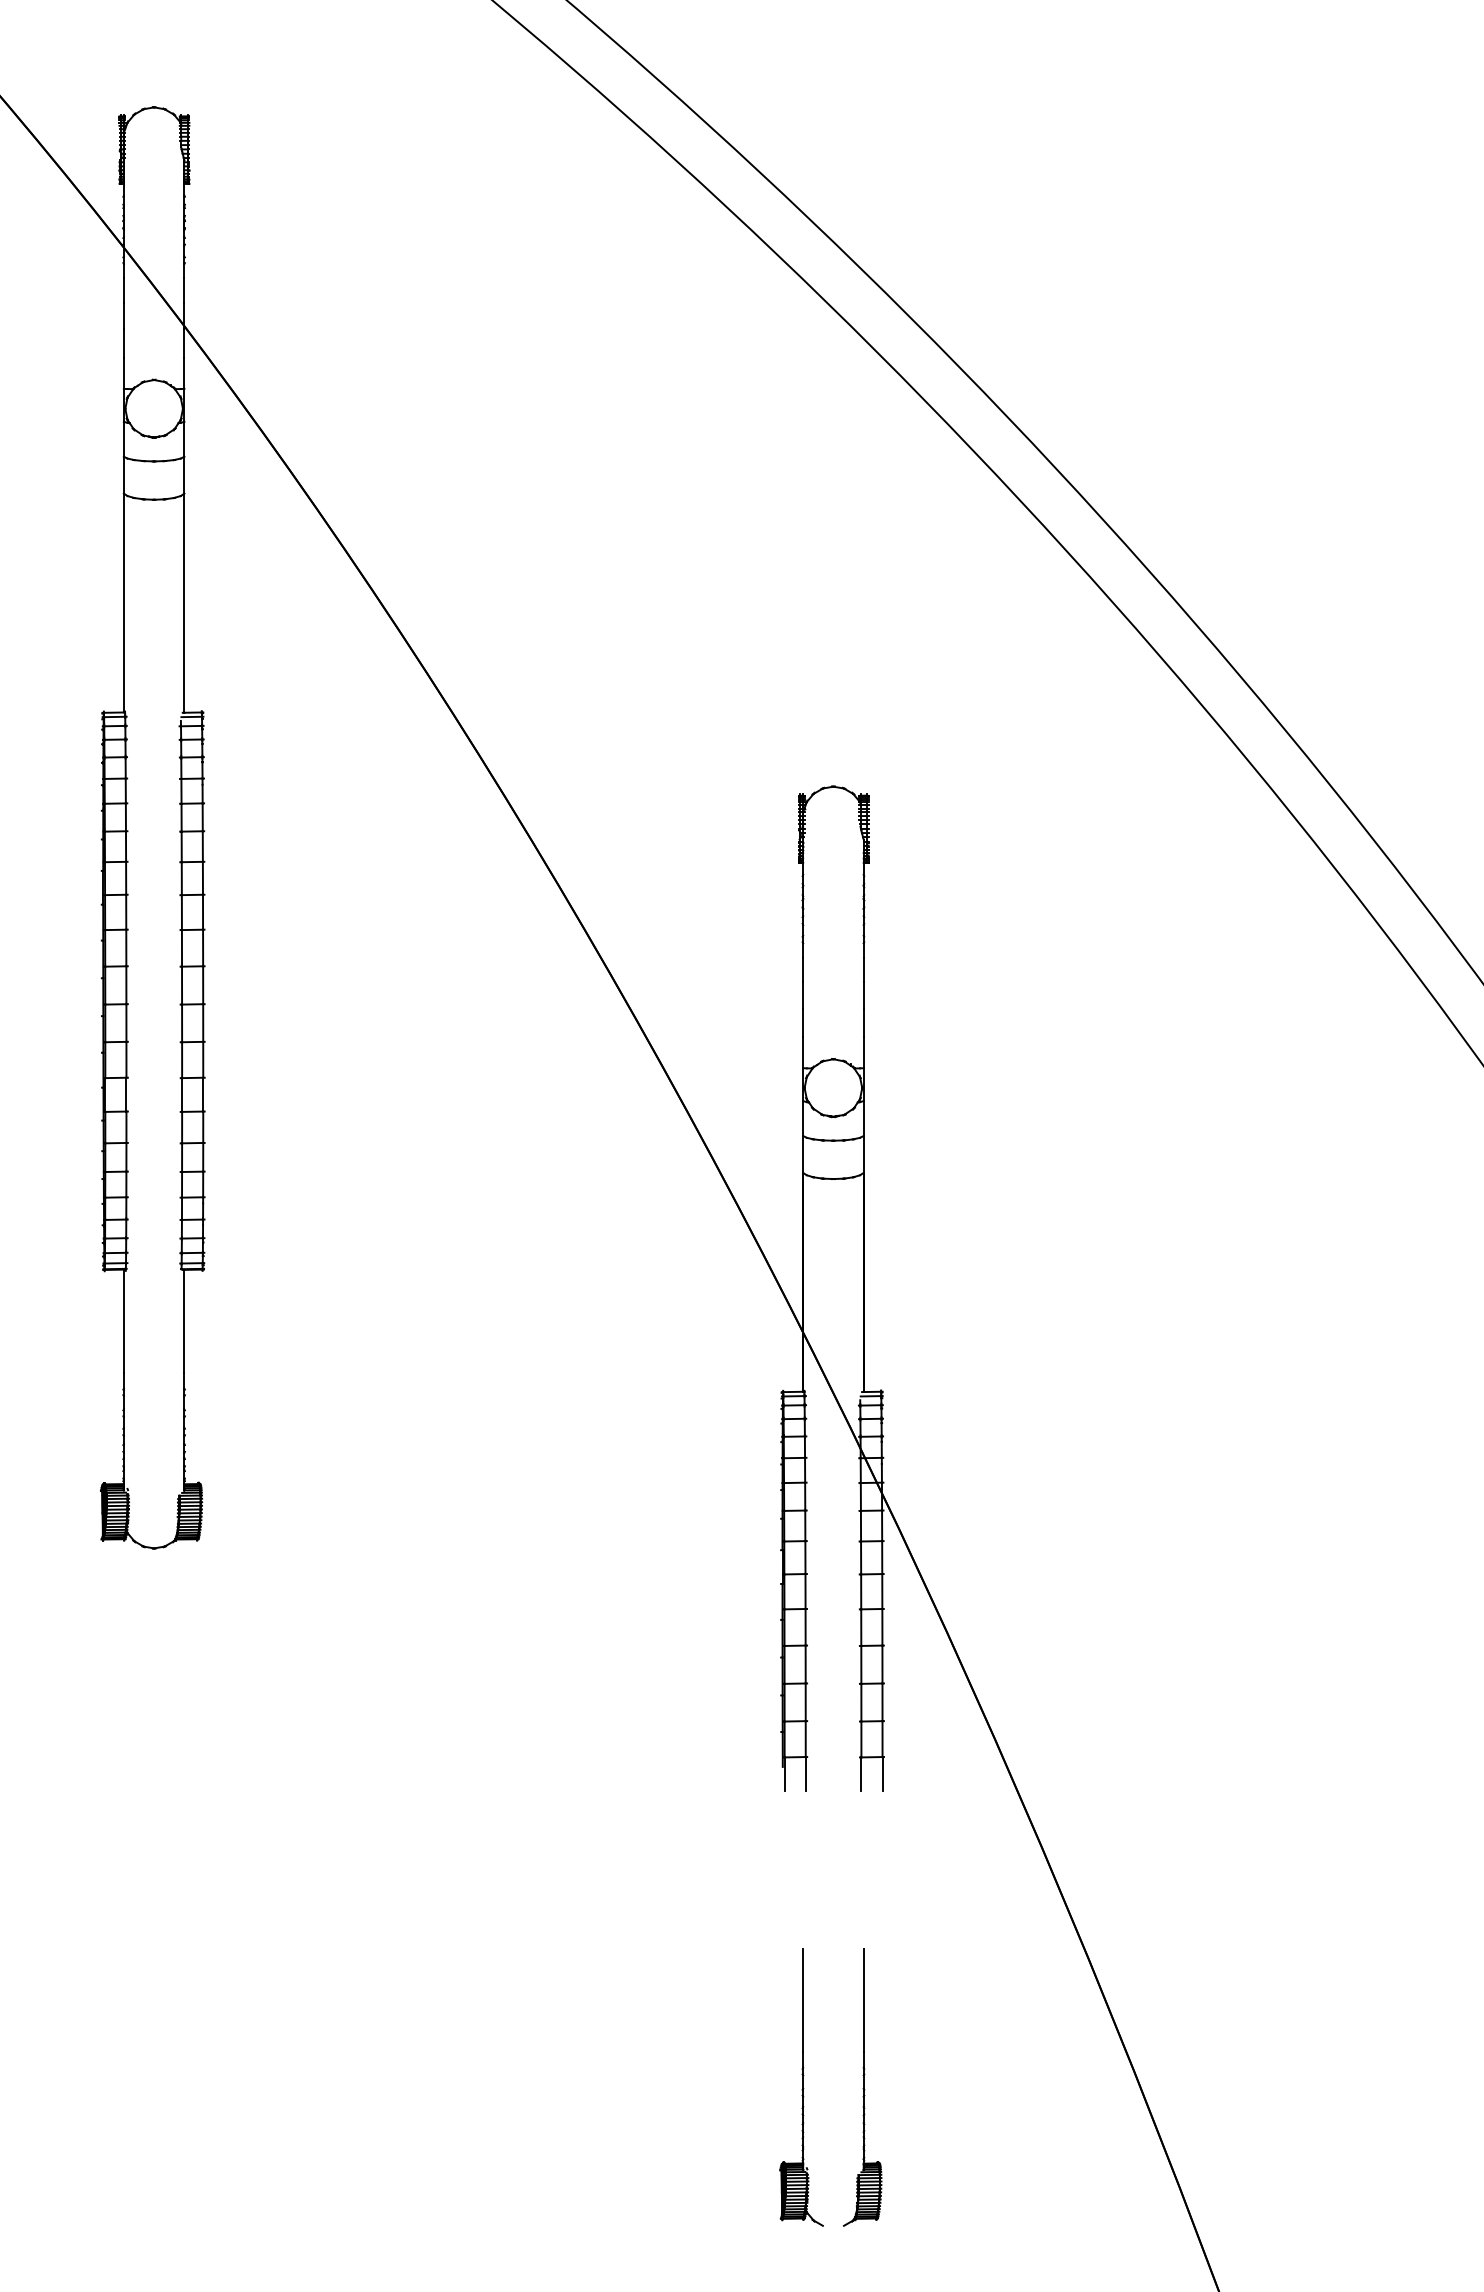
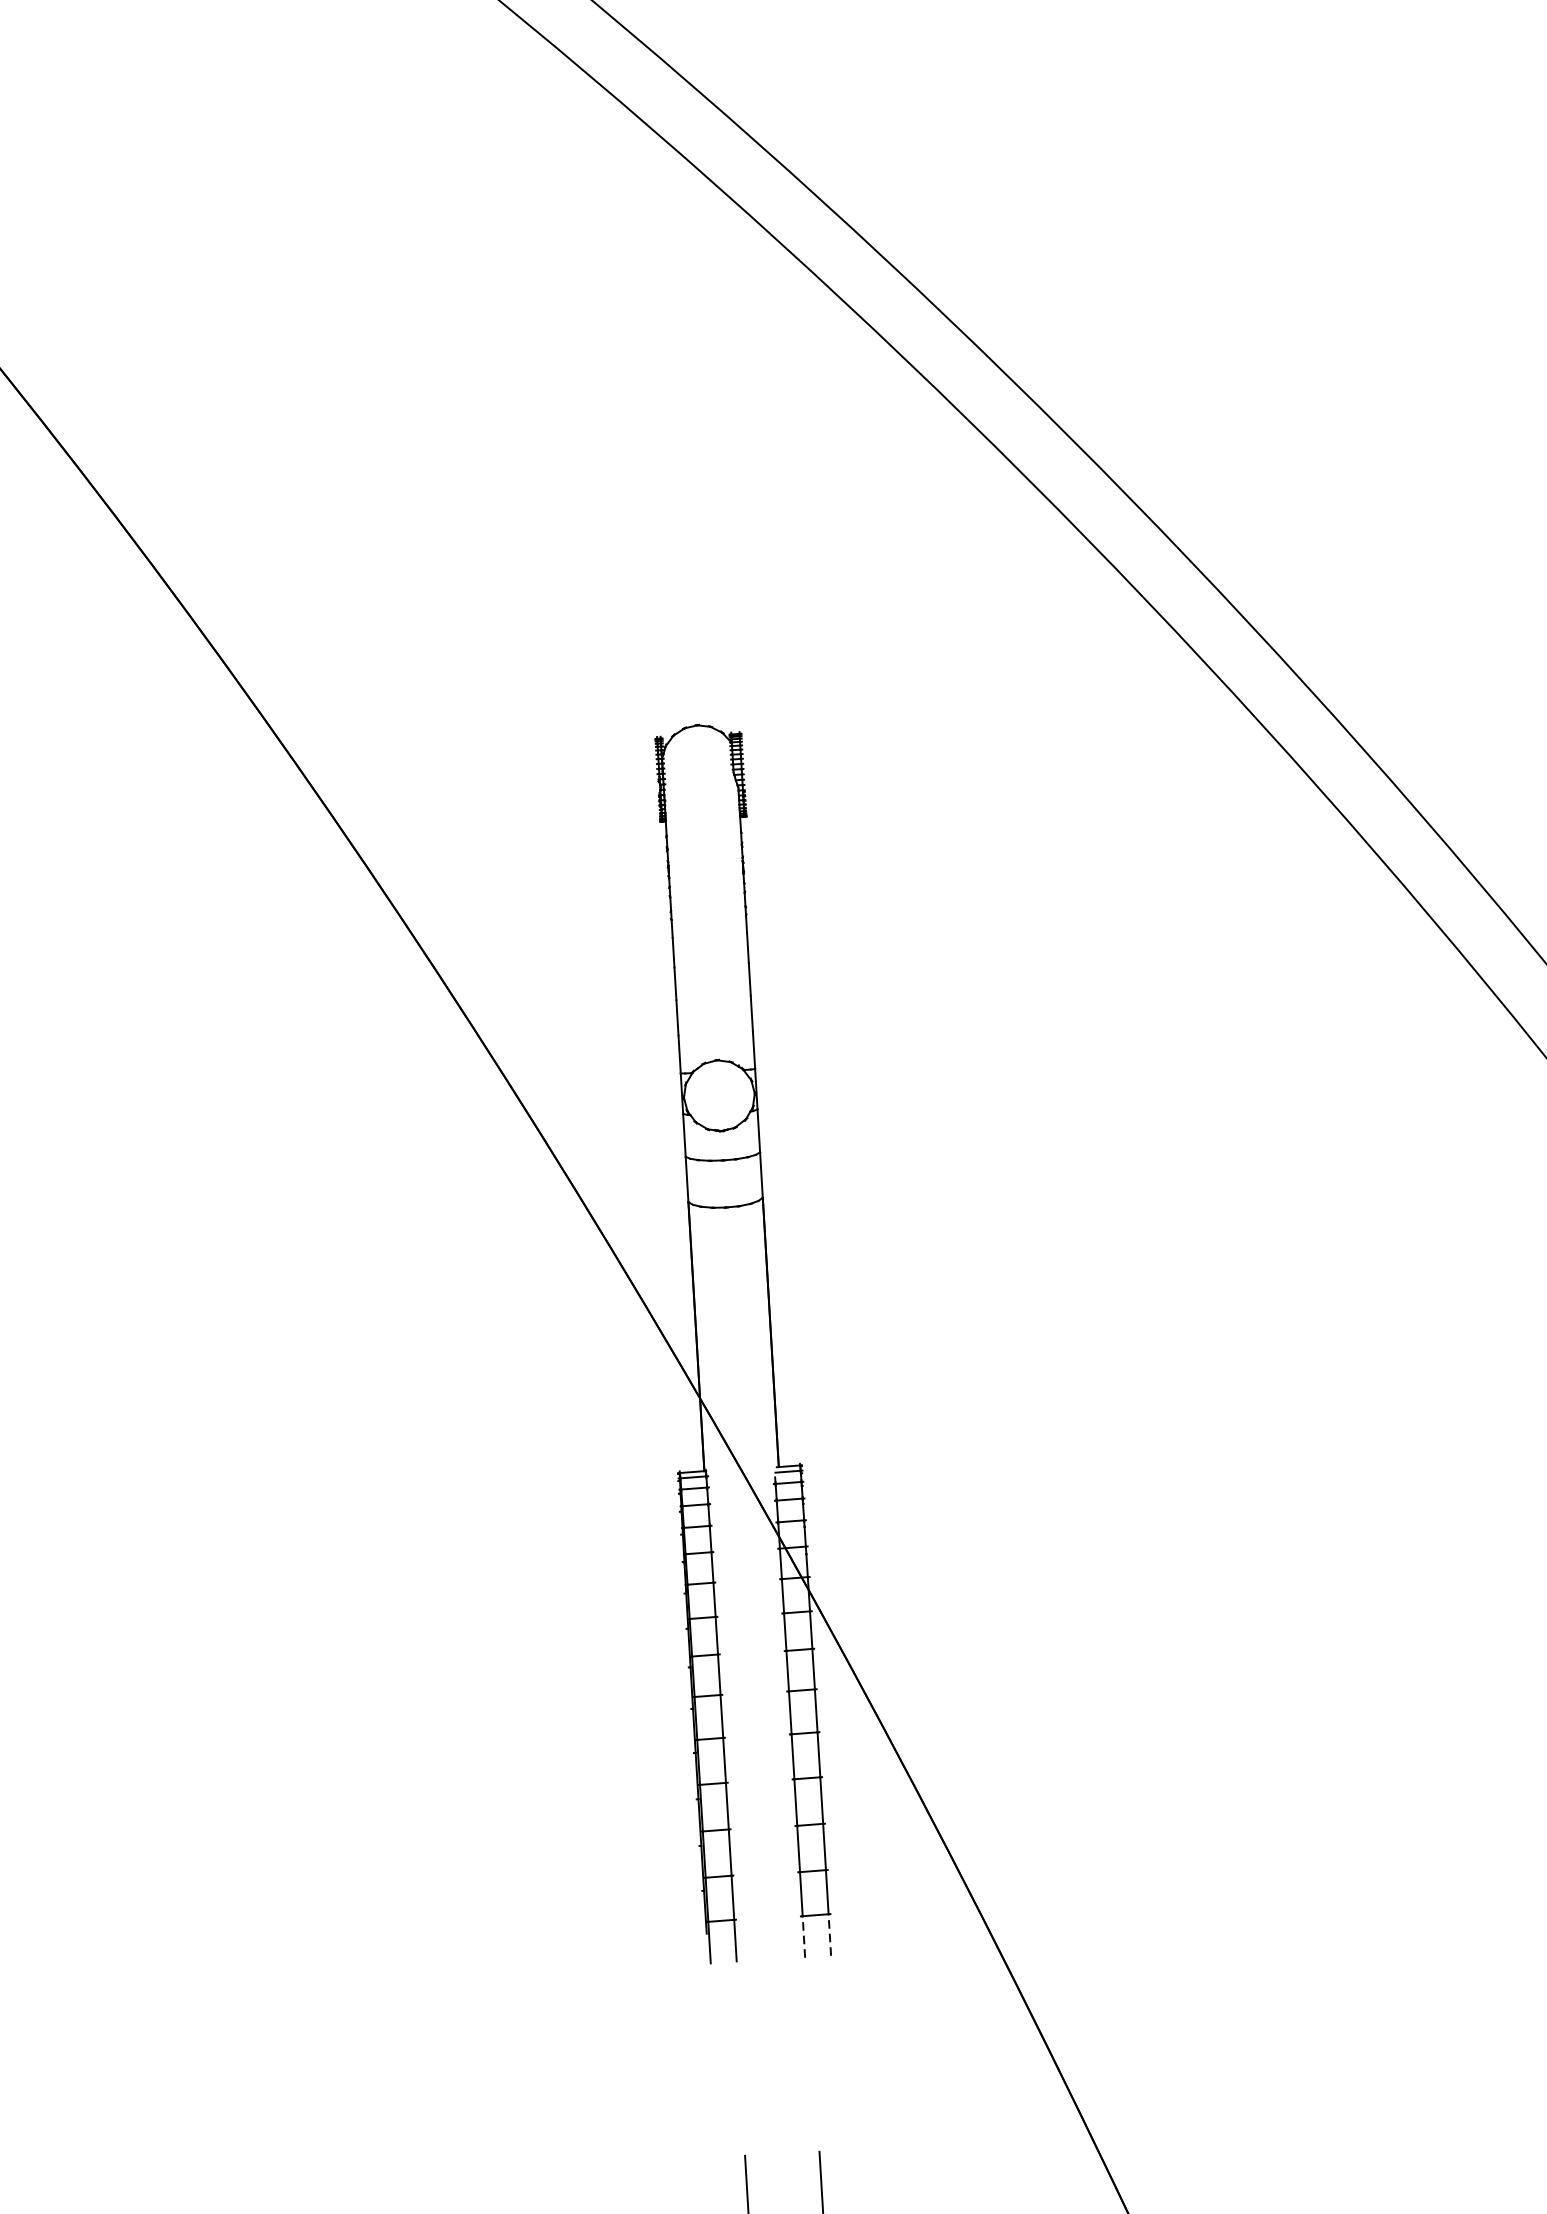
line: (882, 1773) -> (829, 1934), solid -> dashed
line: (861, 1774) -> (804, 1937), solid -> dashed

